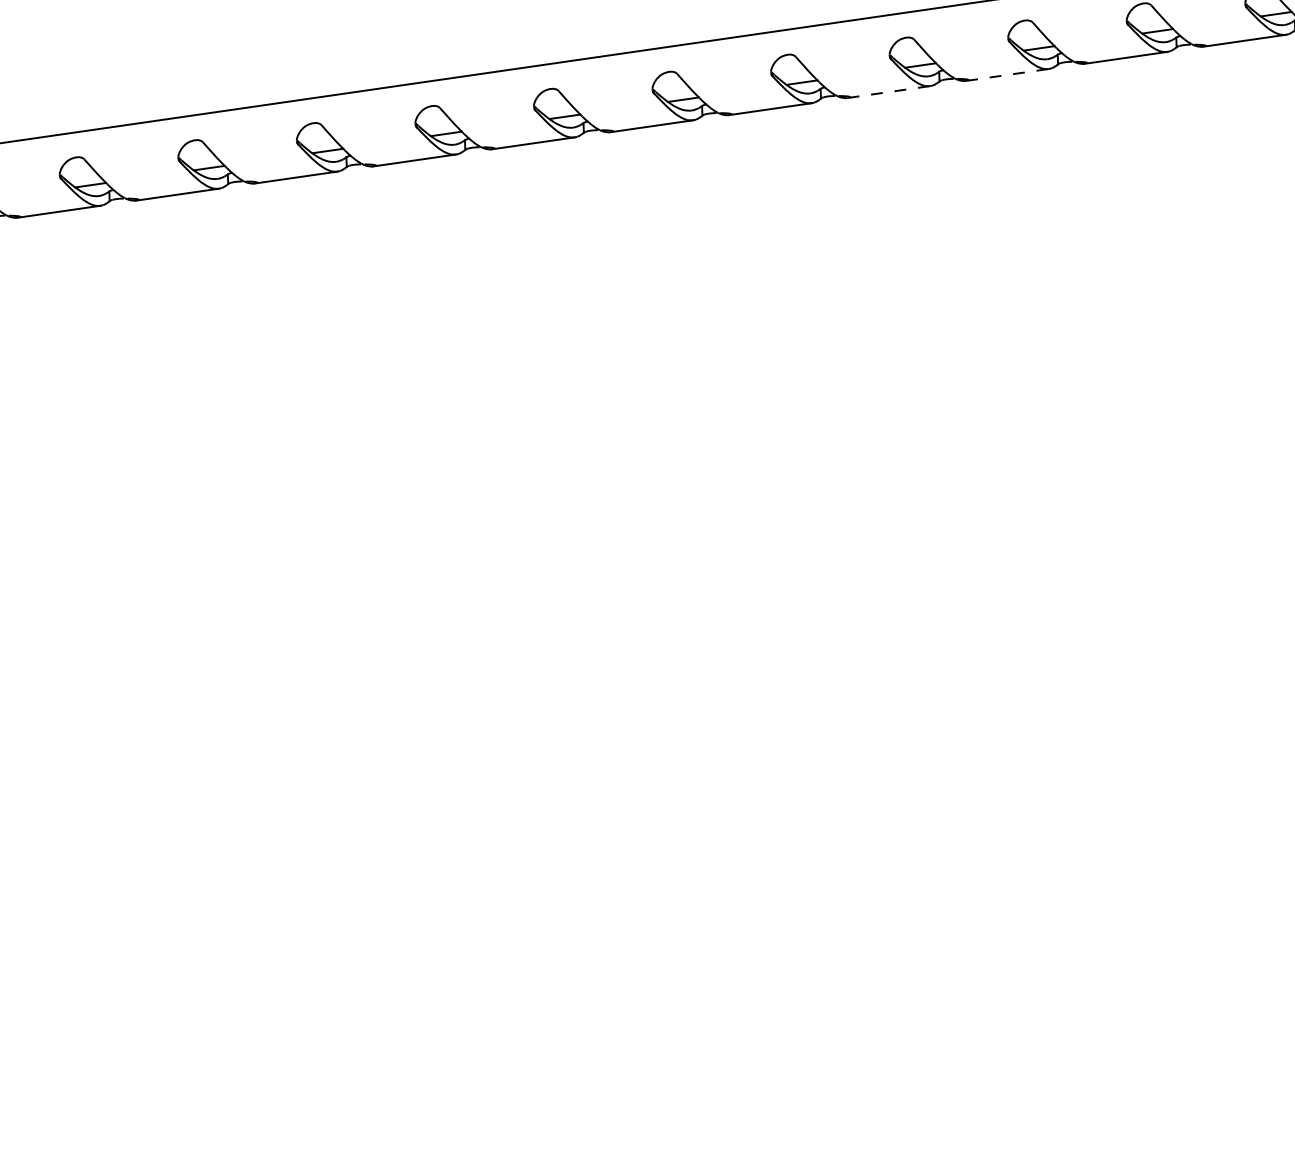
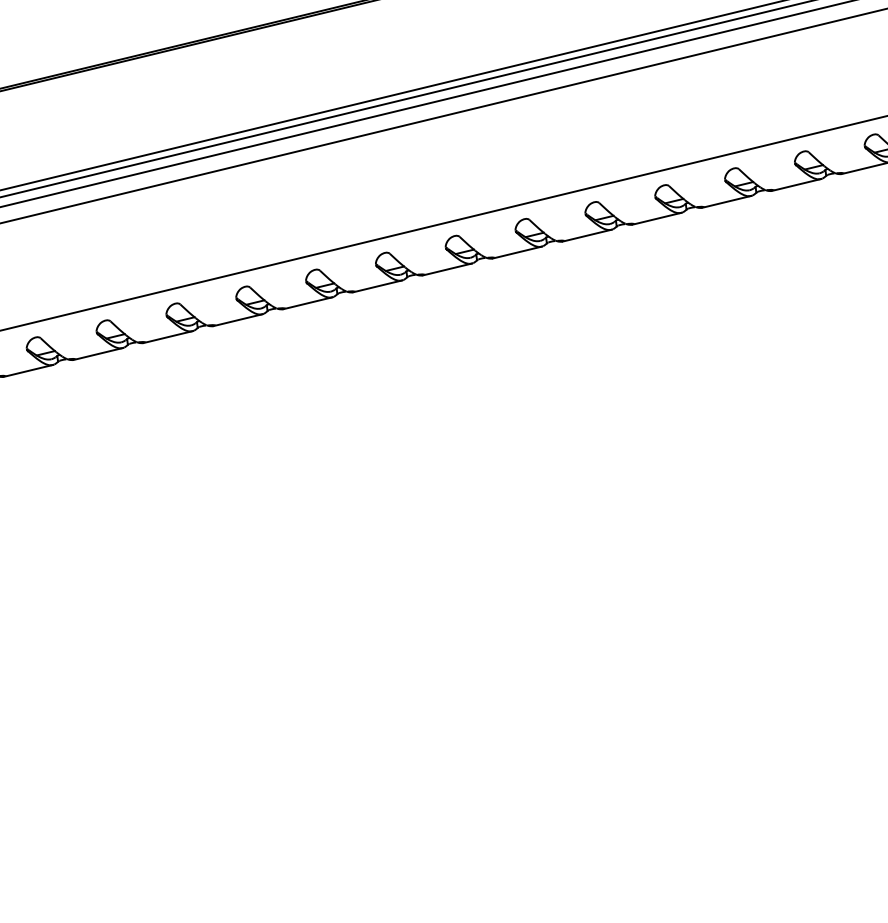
line: (1008, 74) -> (727, 201), dashed -> solid
line: (889, 91) -> (657, 218), dashed -> solid

